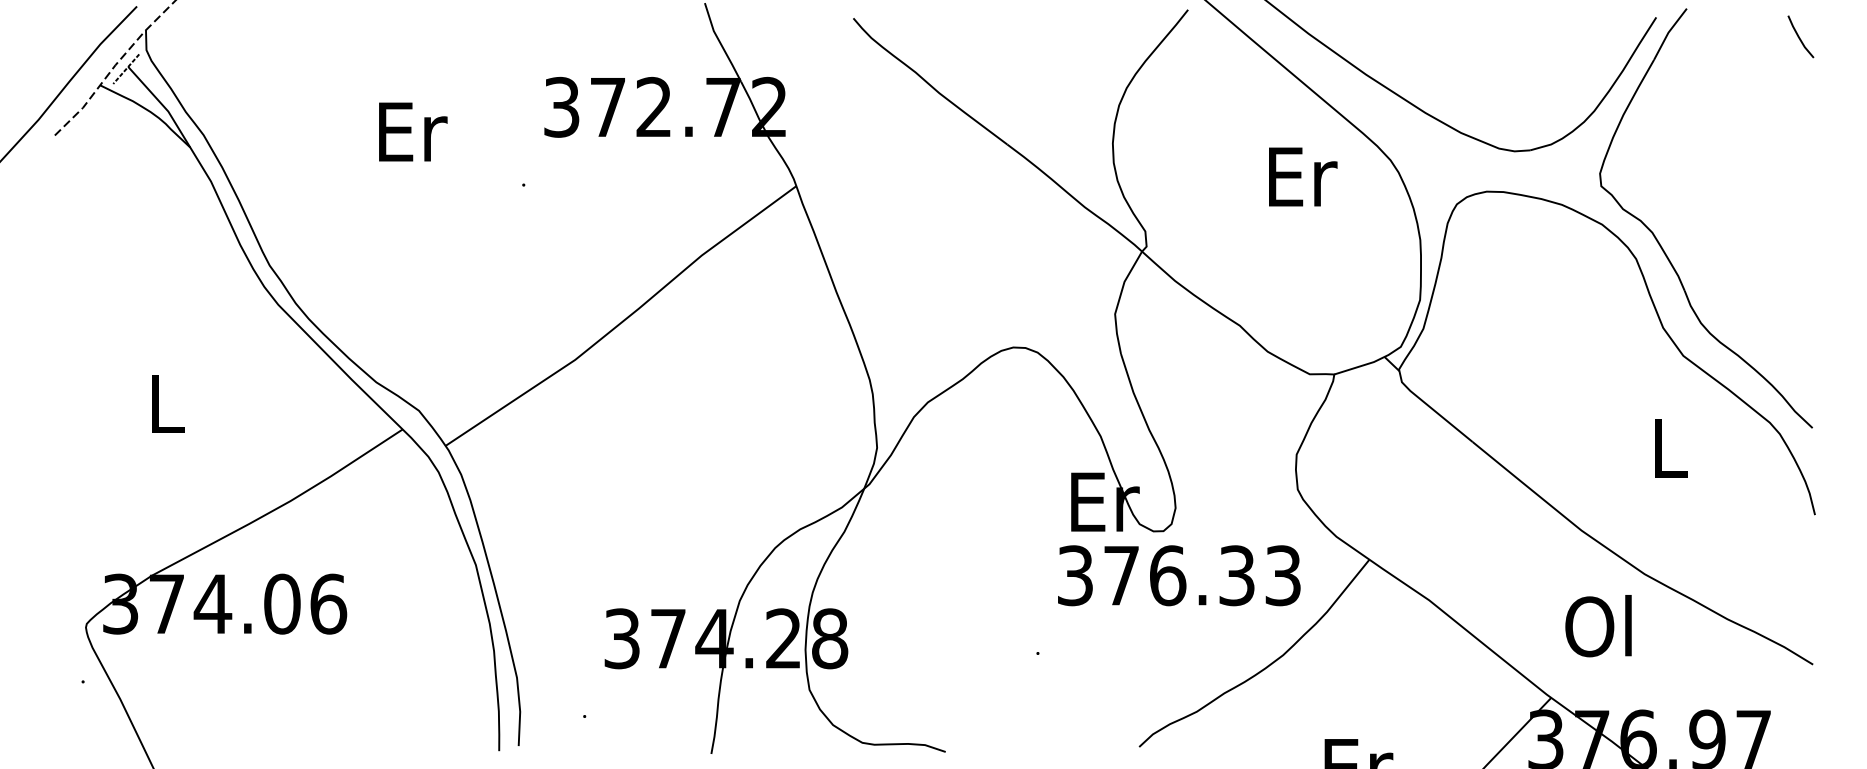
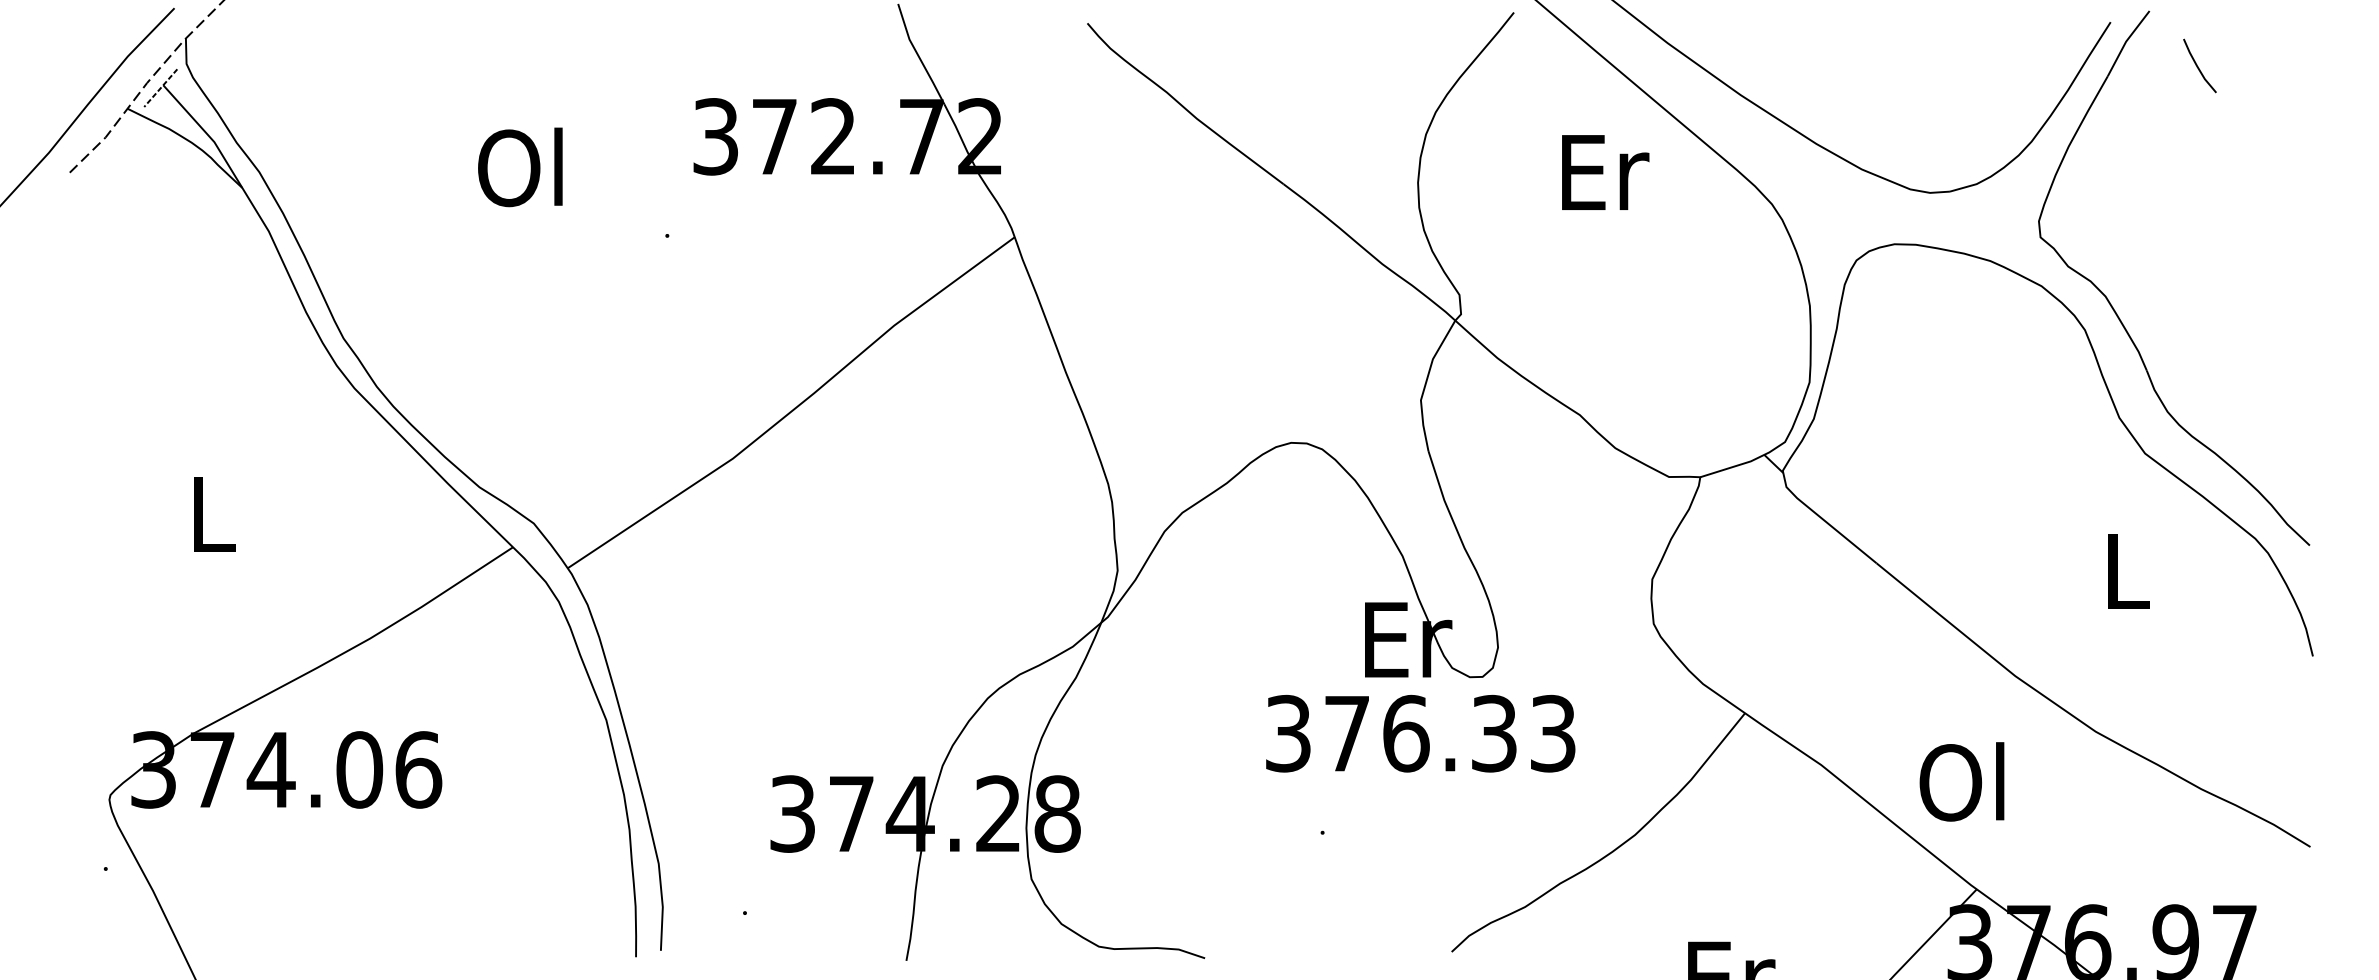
line: (1799, 37) -> (2198, 66), moved
text: (411, 131) -> (524, 167), Er -> Ol
text: (1303, 176) -> (1605, 172), moved
text: (1179, 575) -> (1420, 733), moved
text: (1598, 625) -> (1961, 781), moved

